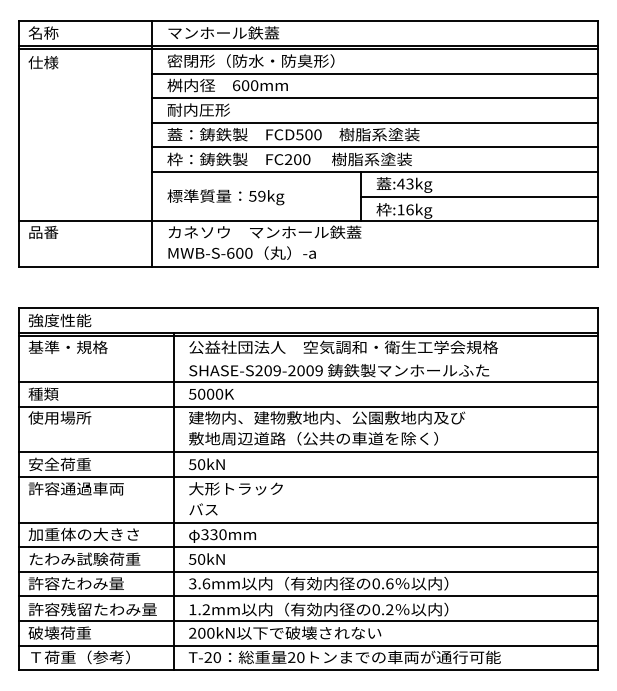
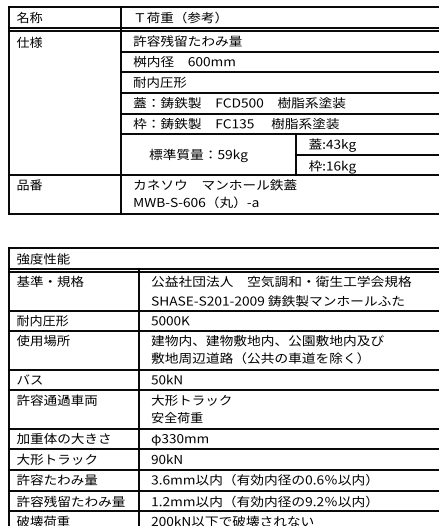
text: (223, 32) -> (180, 17), マンホール鉄蓋 -> Ｔ荷重（参考）
text: (250, 60) -> (203, 40), 密閉形（防水・防臭形） -> 許容残留たわみ量
text: (297, 159) -> (242, 123), FC200 -> FC135
text: (225, 197) -> (198, 155), moved
text: (248, 252) -> (201, 201), MWB-S-600 -> MWB-S-606
text: (276, 370) -> (225, 300), SHASE-S209-2009 -> SHASE-S201-2009
text: (58, 393) -> (42, 320), 種類 -> 耐内圧形
text: (59, 464) -> (42, 379), 安全荷重 -> バス
text: (219, 509) -> (177, 417), バス -> 安全荷重
text: (84, 558) -> (63, 458), たわみ試験荷重 -> 大形トラック
text: (192, 559) -> (154, 459), 50kN -> 90kN
text: (375, 609) -> (308, 501), 0.2 -> 9.2

